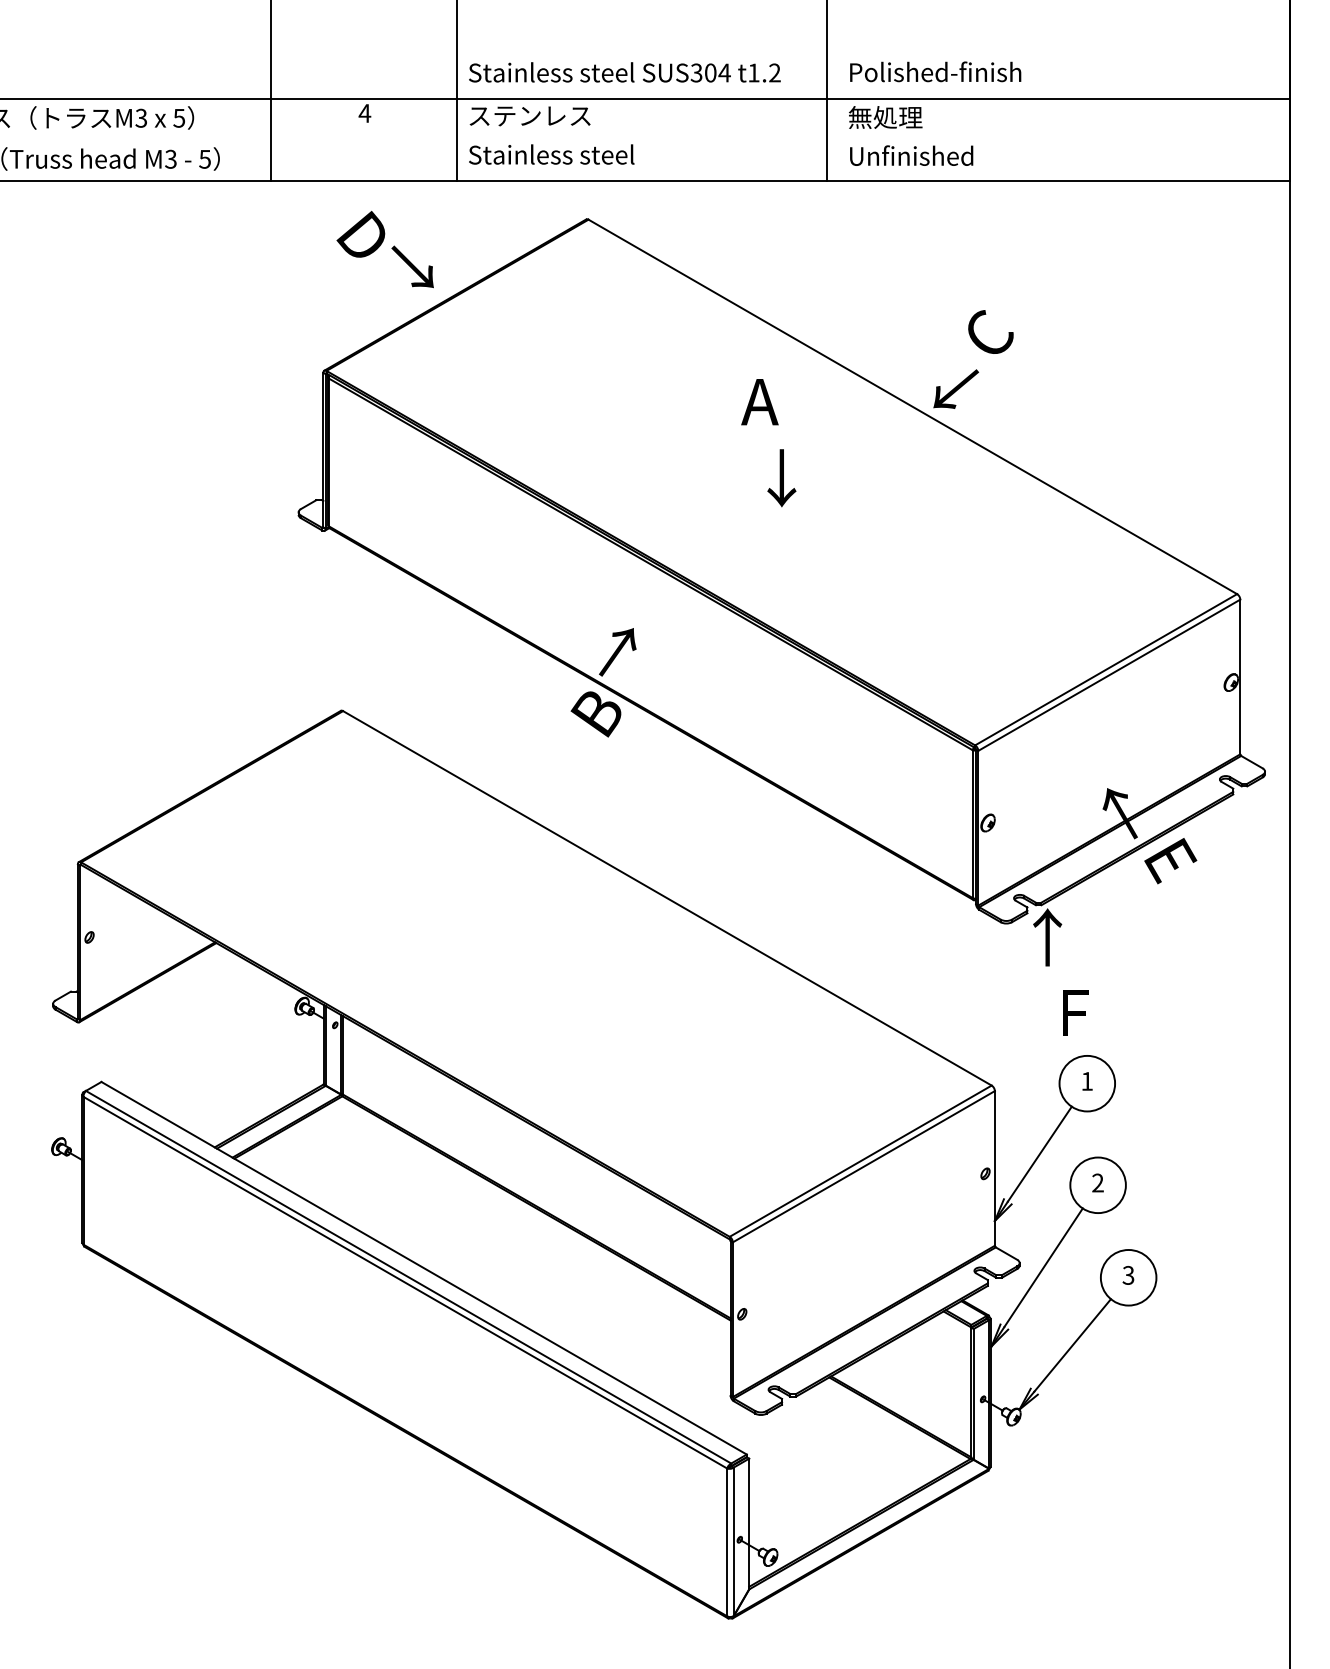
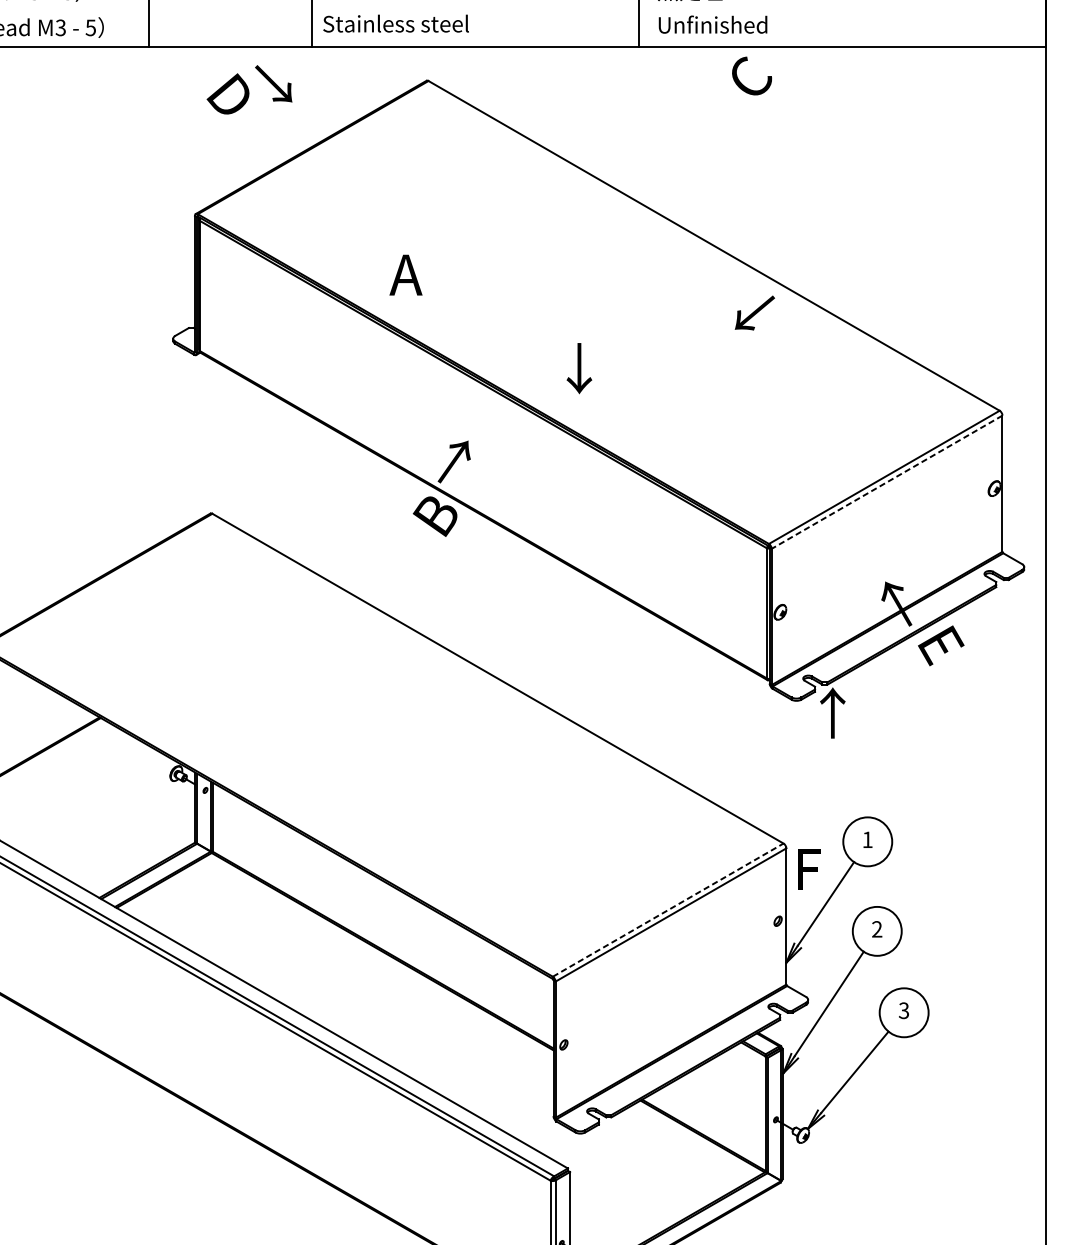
text: (412, 266) -> (273, 83), moved
text: (990, 331) -> (751, 75), moved
text: (956, 388) -> (755, 312), moved
text: (759, 402) -> (405, 275), moved
text: (781, 478) -> (579, 368), moved
line: (1108, 675) -> (886, 482), solid -> dashed
text: (1075, 1012) -> (808, 869), moved
line: (861, 1160) -> (668, 909), solid -> dashed

